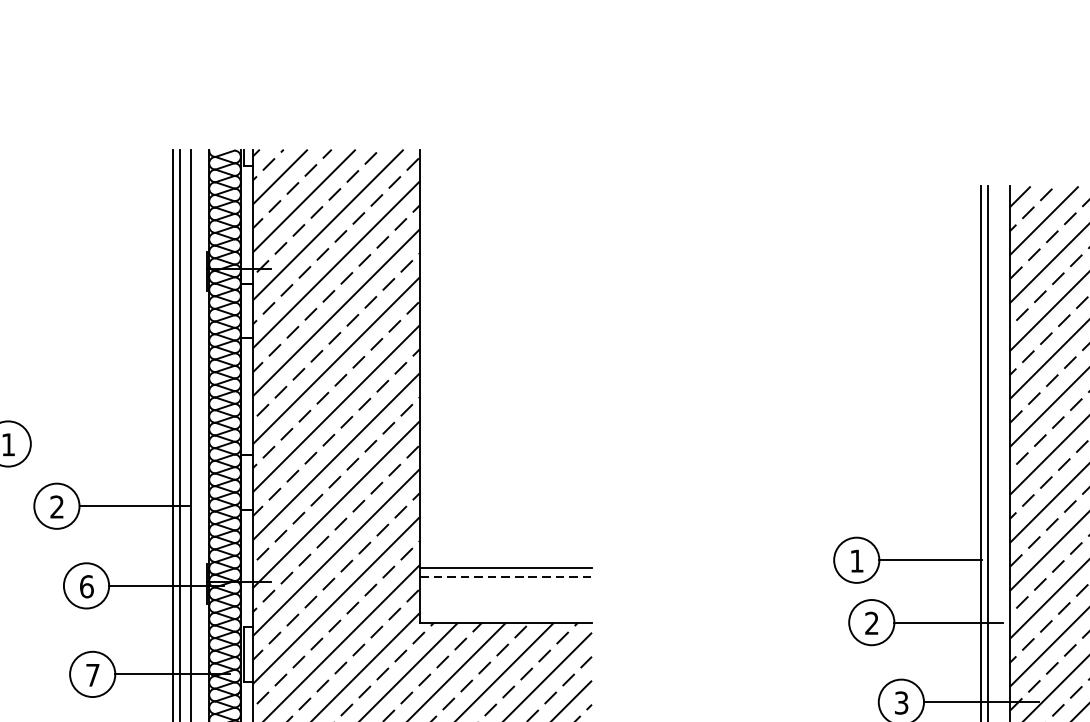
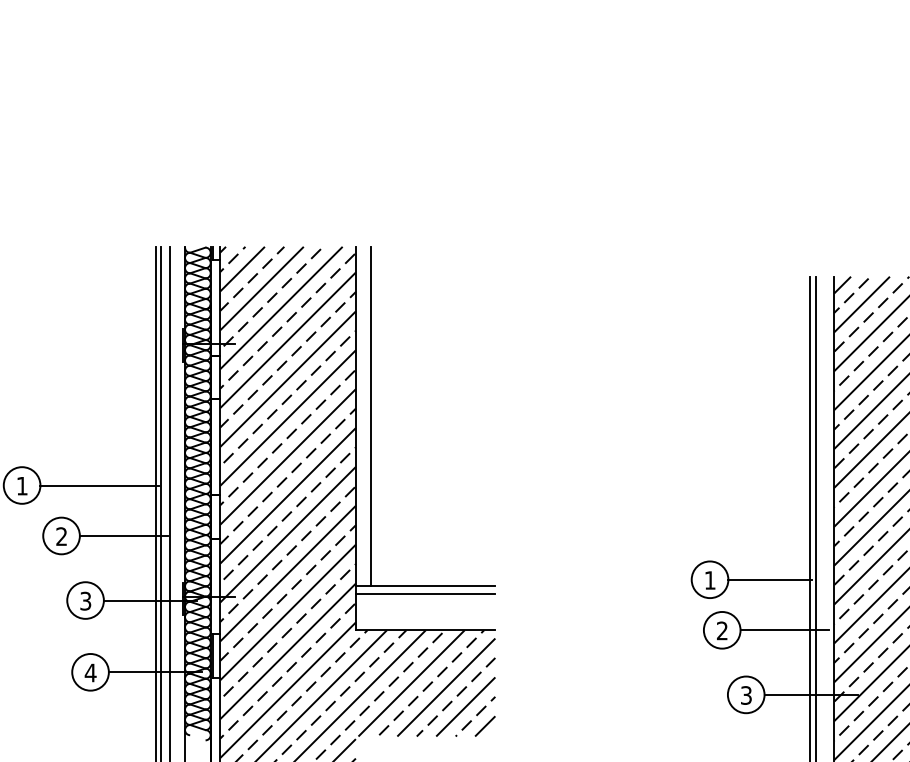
line: (437, 358) -> (370, 416), added
line: (103, 443) -> (99, 485), added
line: (505, 577) -> (425, 593), dashed -> solid
text: (86, 585) -> (85, 600), 6 -> 3
text: (92, 674) -> (90, 672), 7 -> 4

